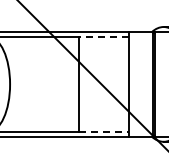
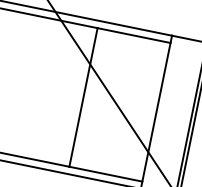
line: (103, 36) -> (133, 34), dashed -> solid
line: (103, 131) -> (105, 173), dashed -> solid

